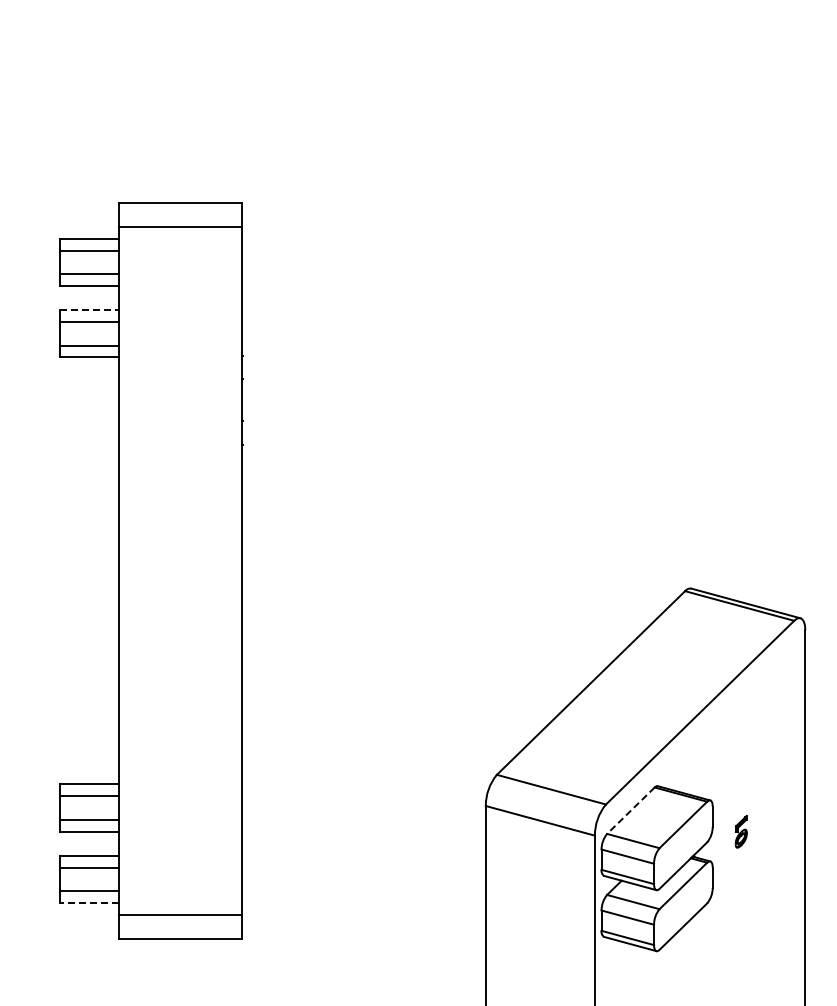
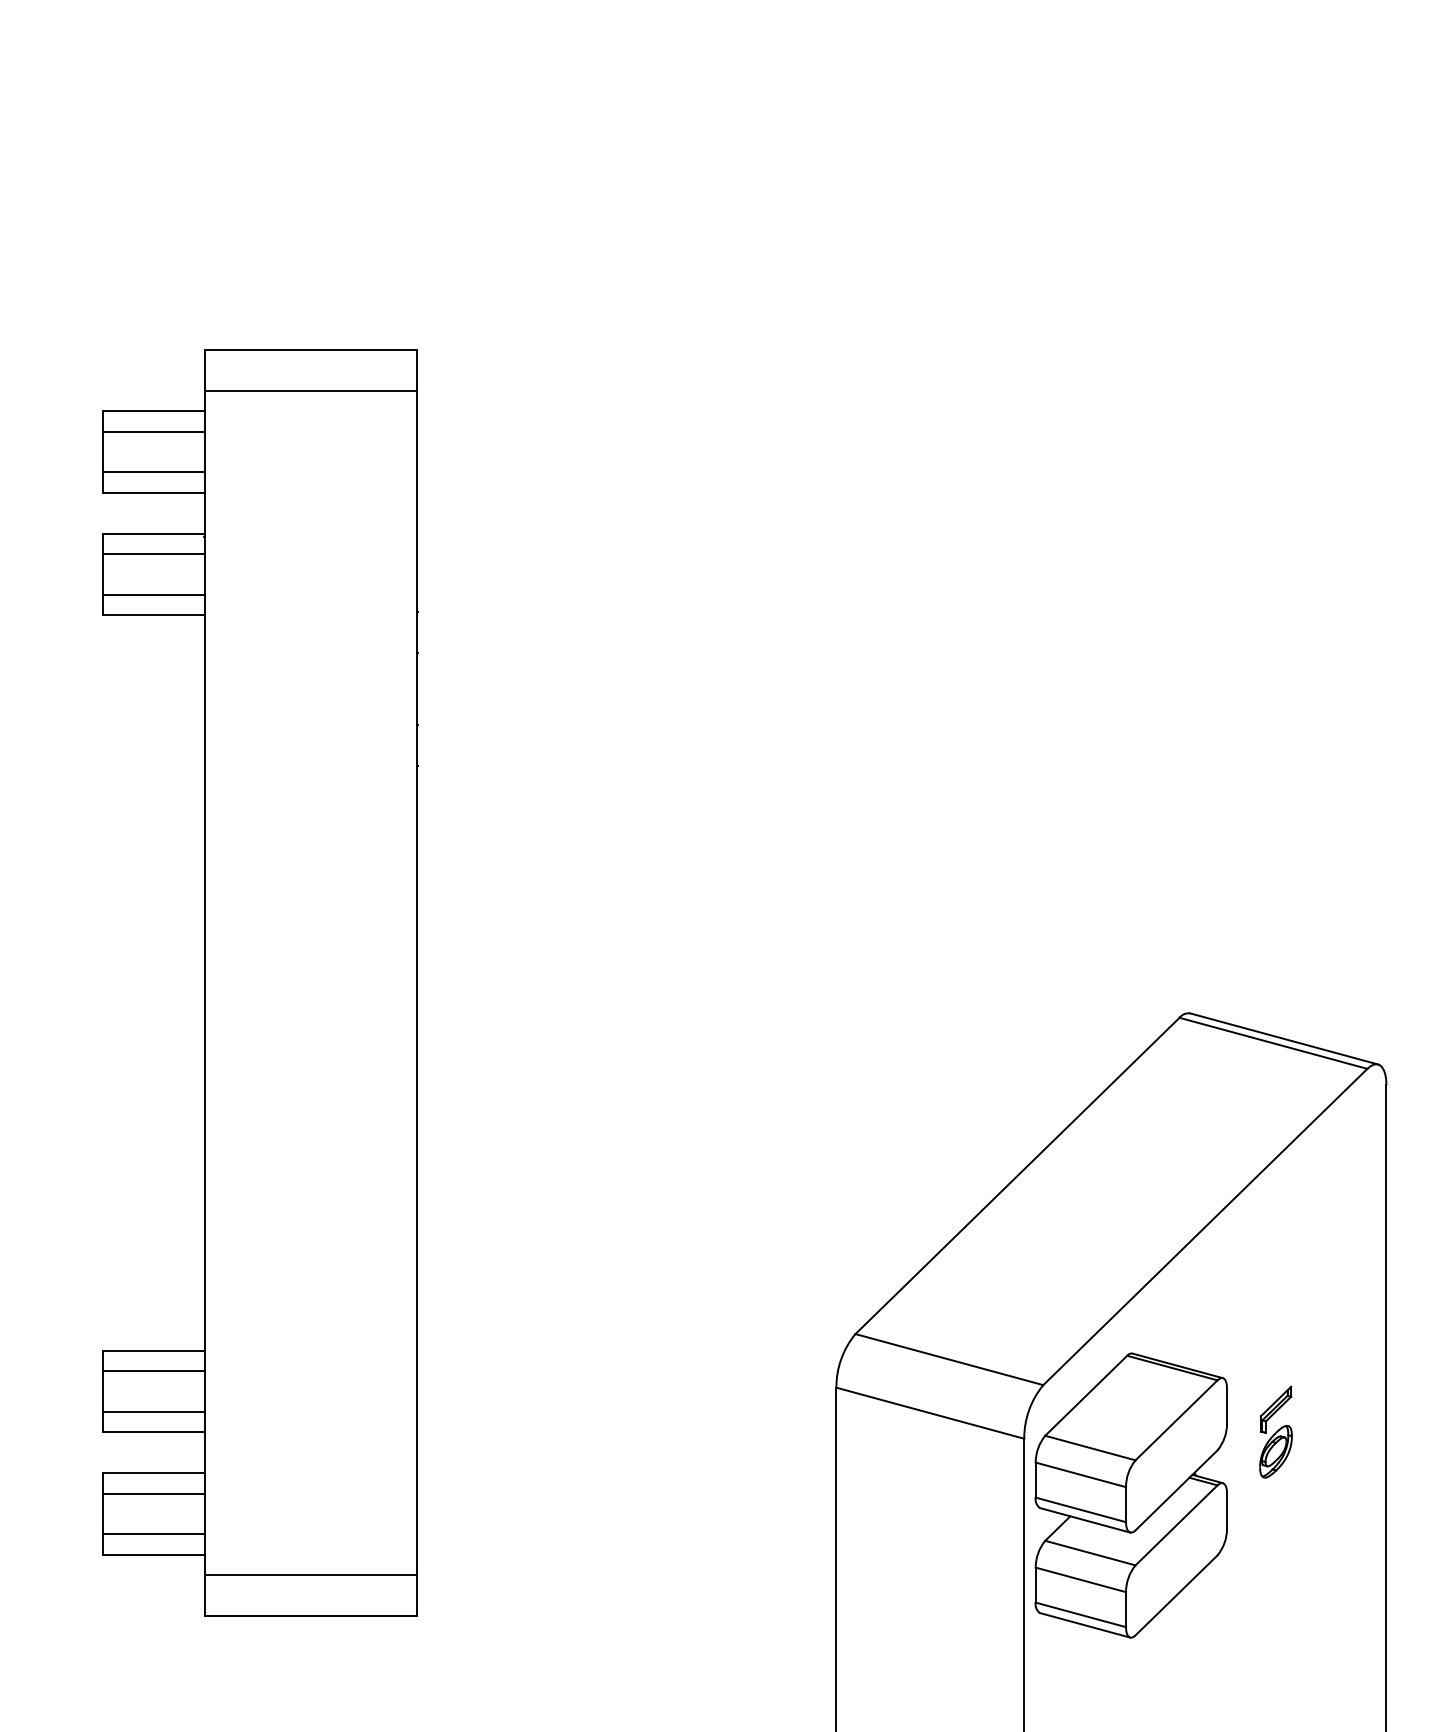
line: (89, 310) -> (154, 534), dashed -> solid
line: (630, 811) -> (1085, 1397), dashed -> solid
part: (741, 831) -> (1276, 1431), size x1.67
line: (89, 903) -> (154, 1555), dashed -> solid

